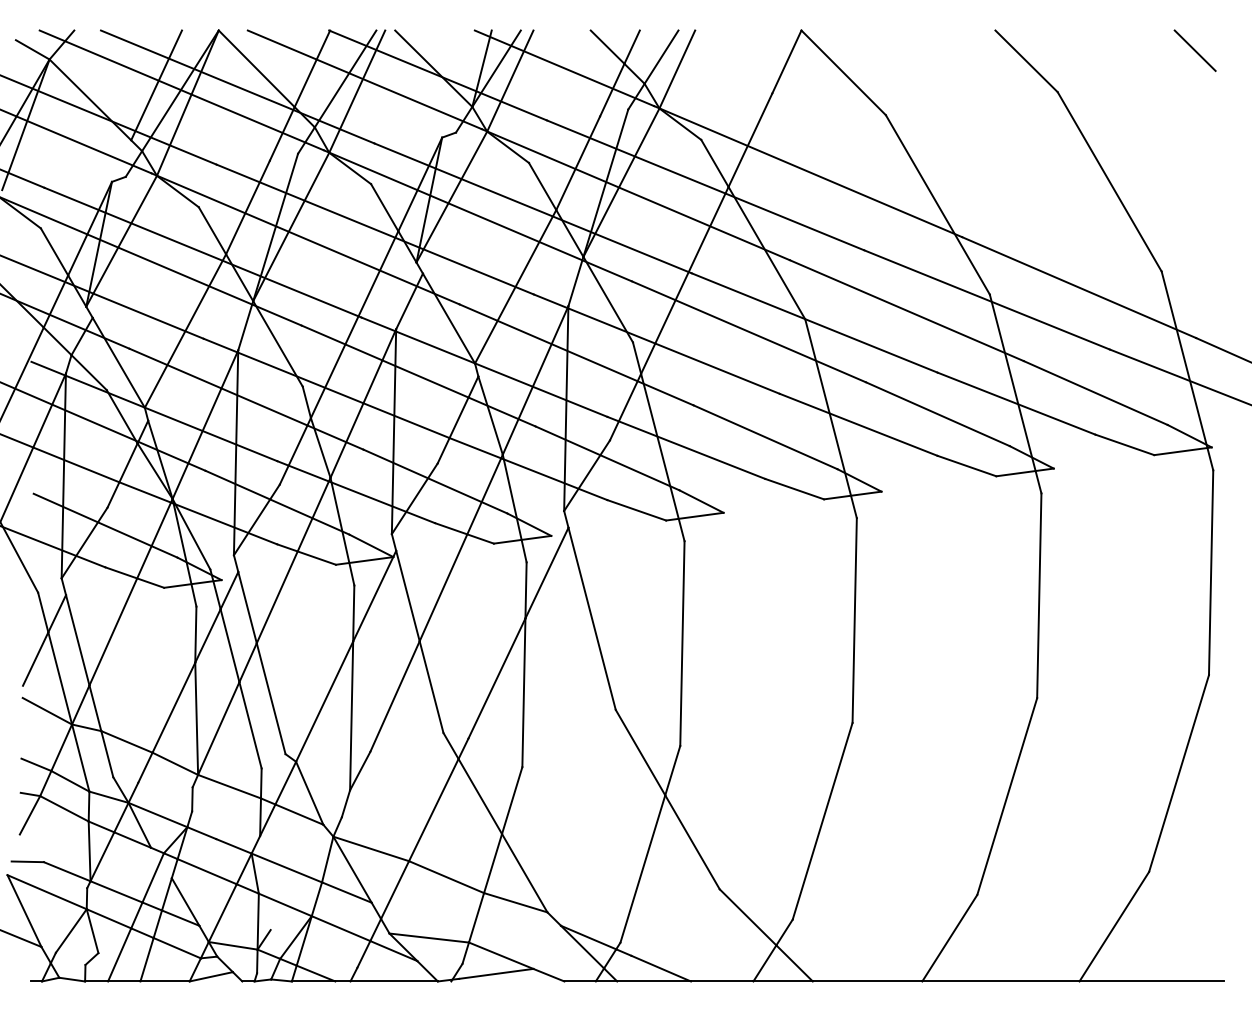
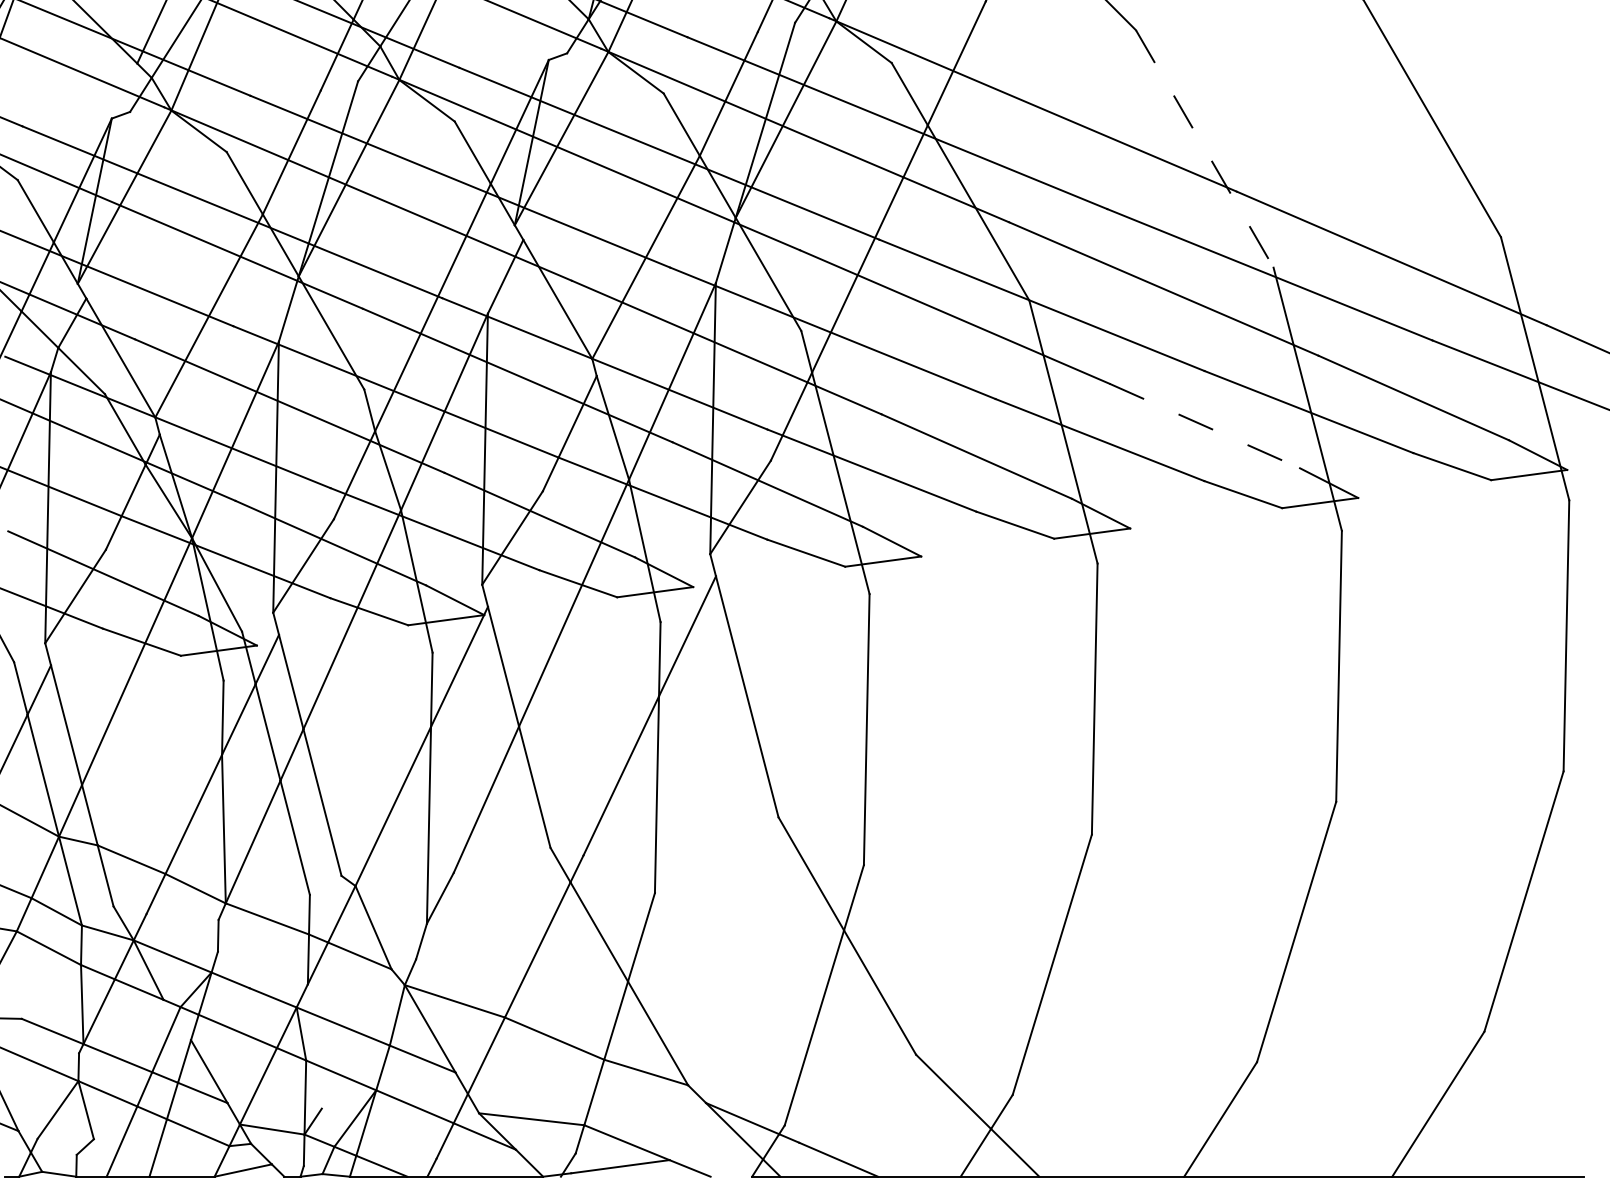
line: (937, 204) -> (1204, 148), solid -> dashed
line: (937, 414) -> (1204, 426), solid -> dashed
line: (579, 981) -> (730, 1176), removed

